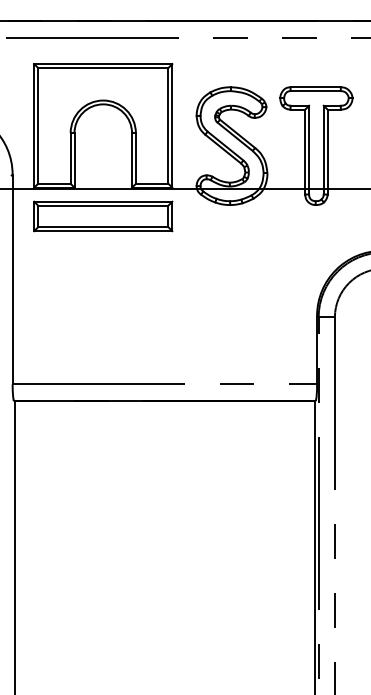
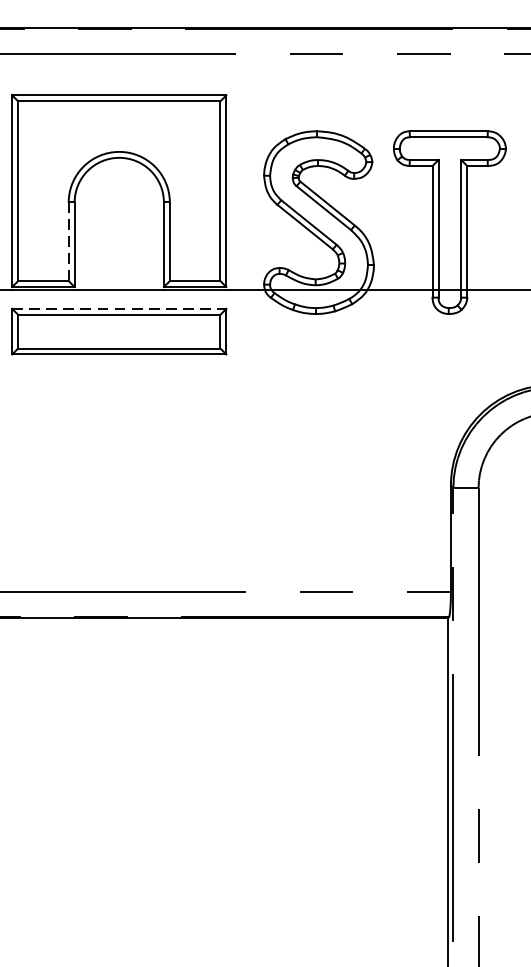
line: (70, 158) -> (68, 241), solid -> dashed
line: (103, 201) -> (119, 308), solid -> dashed

